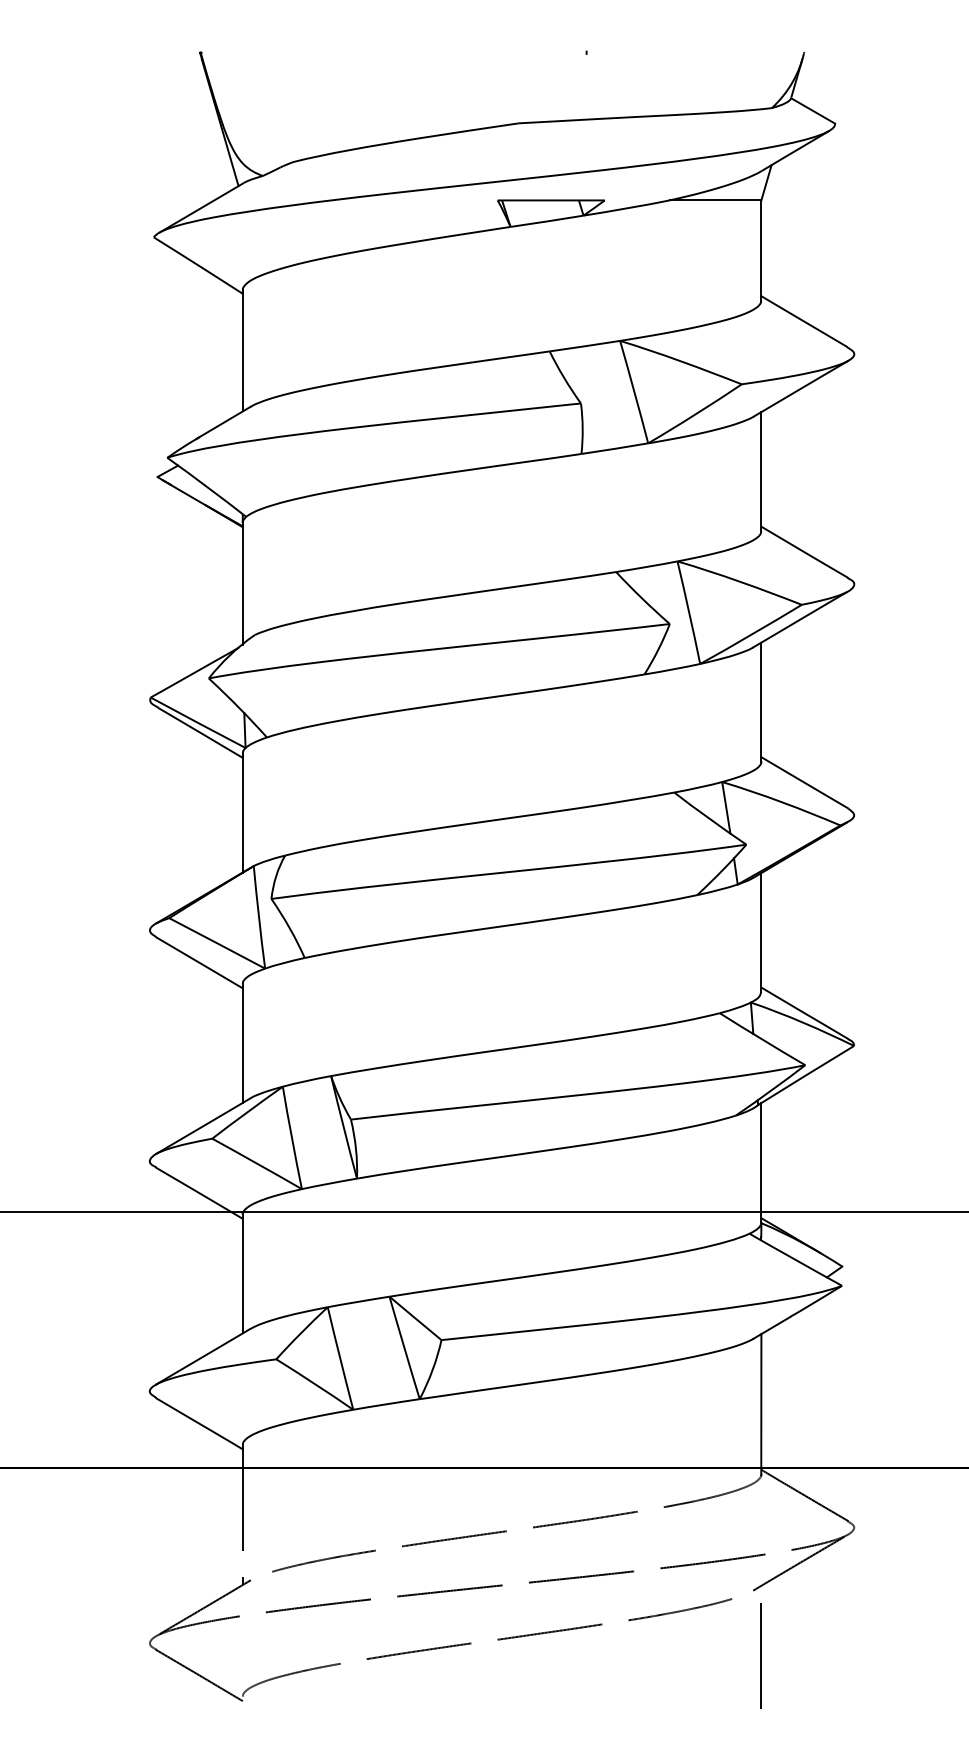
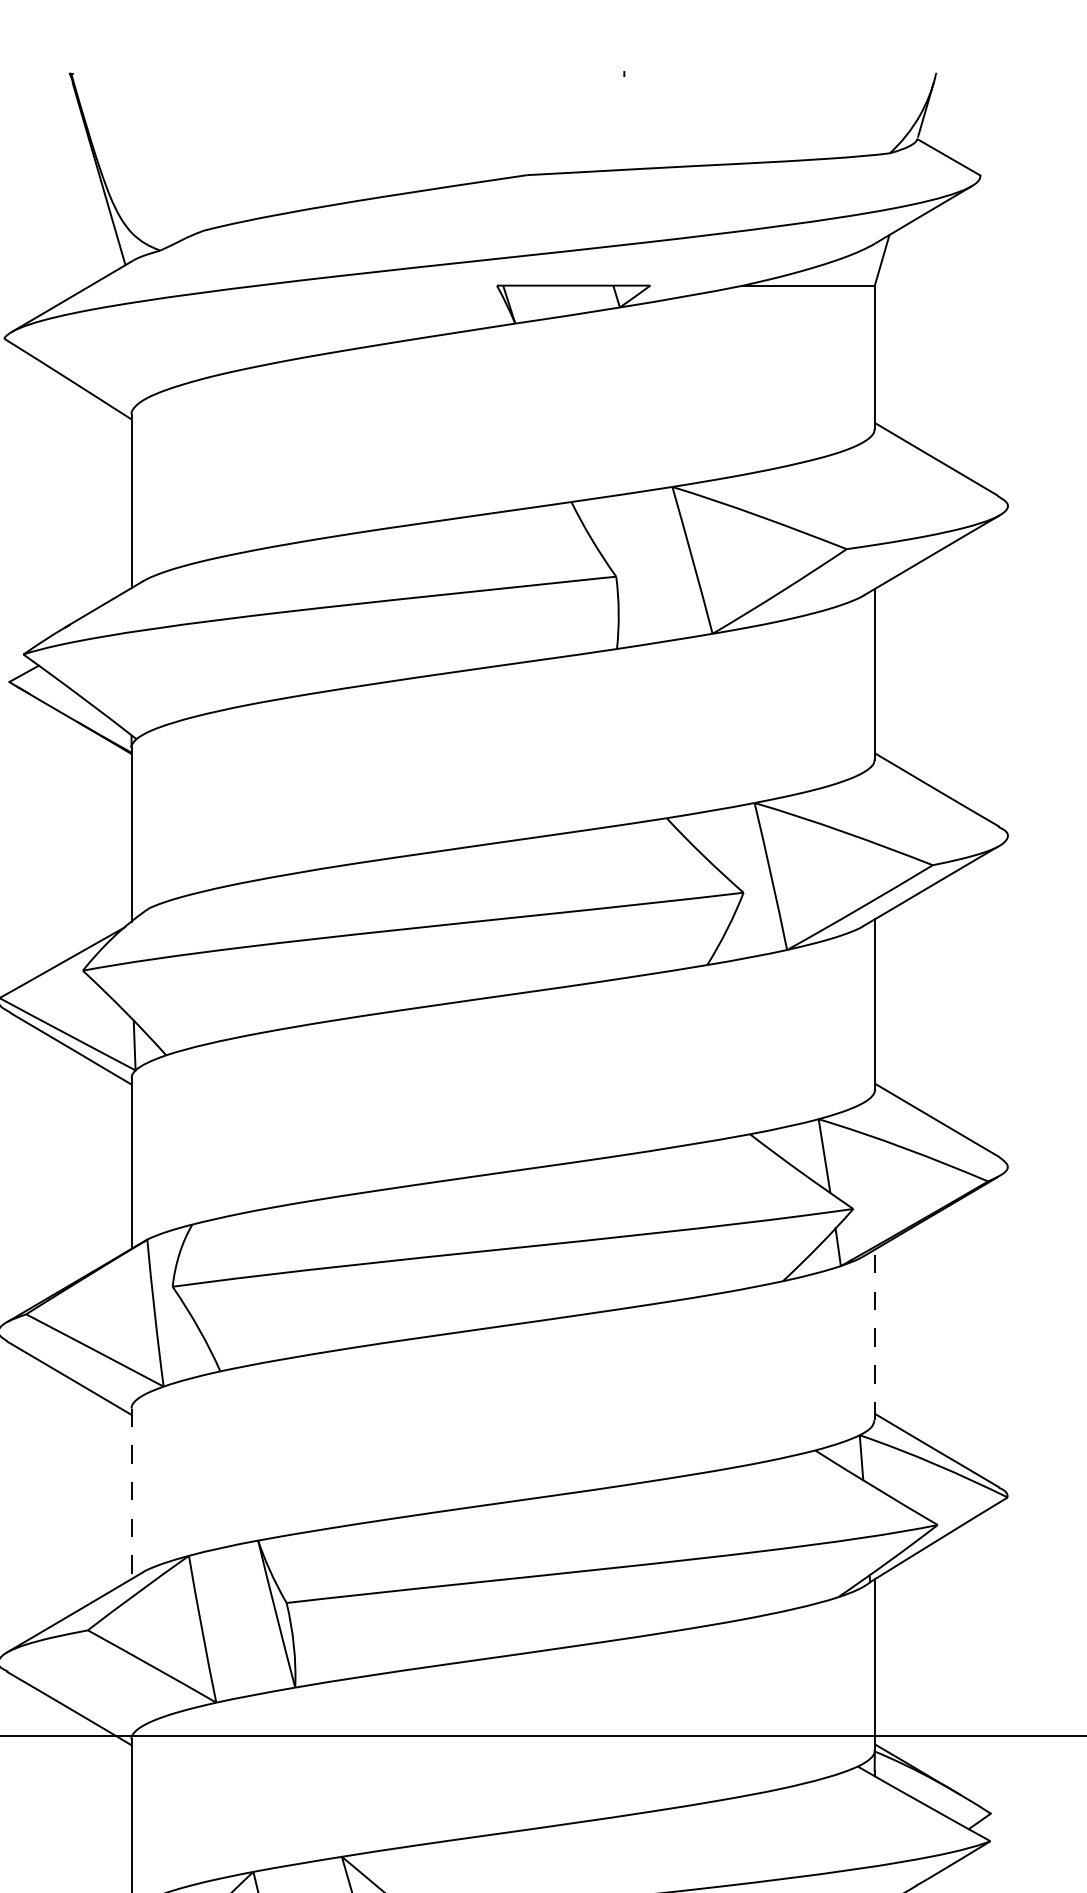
line: (761, 932) -> (874, 1334), solid -> dashed
line: (242, 1043) -> (131, 1493), solid -> dashed

